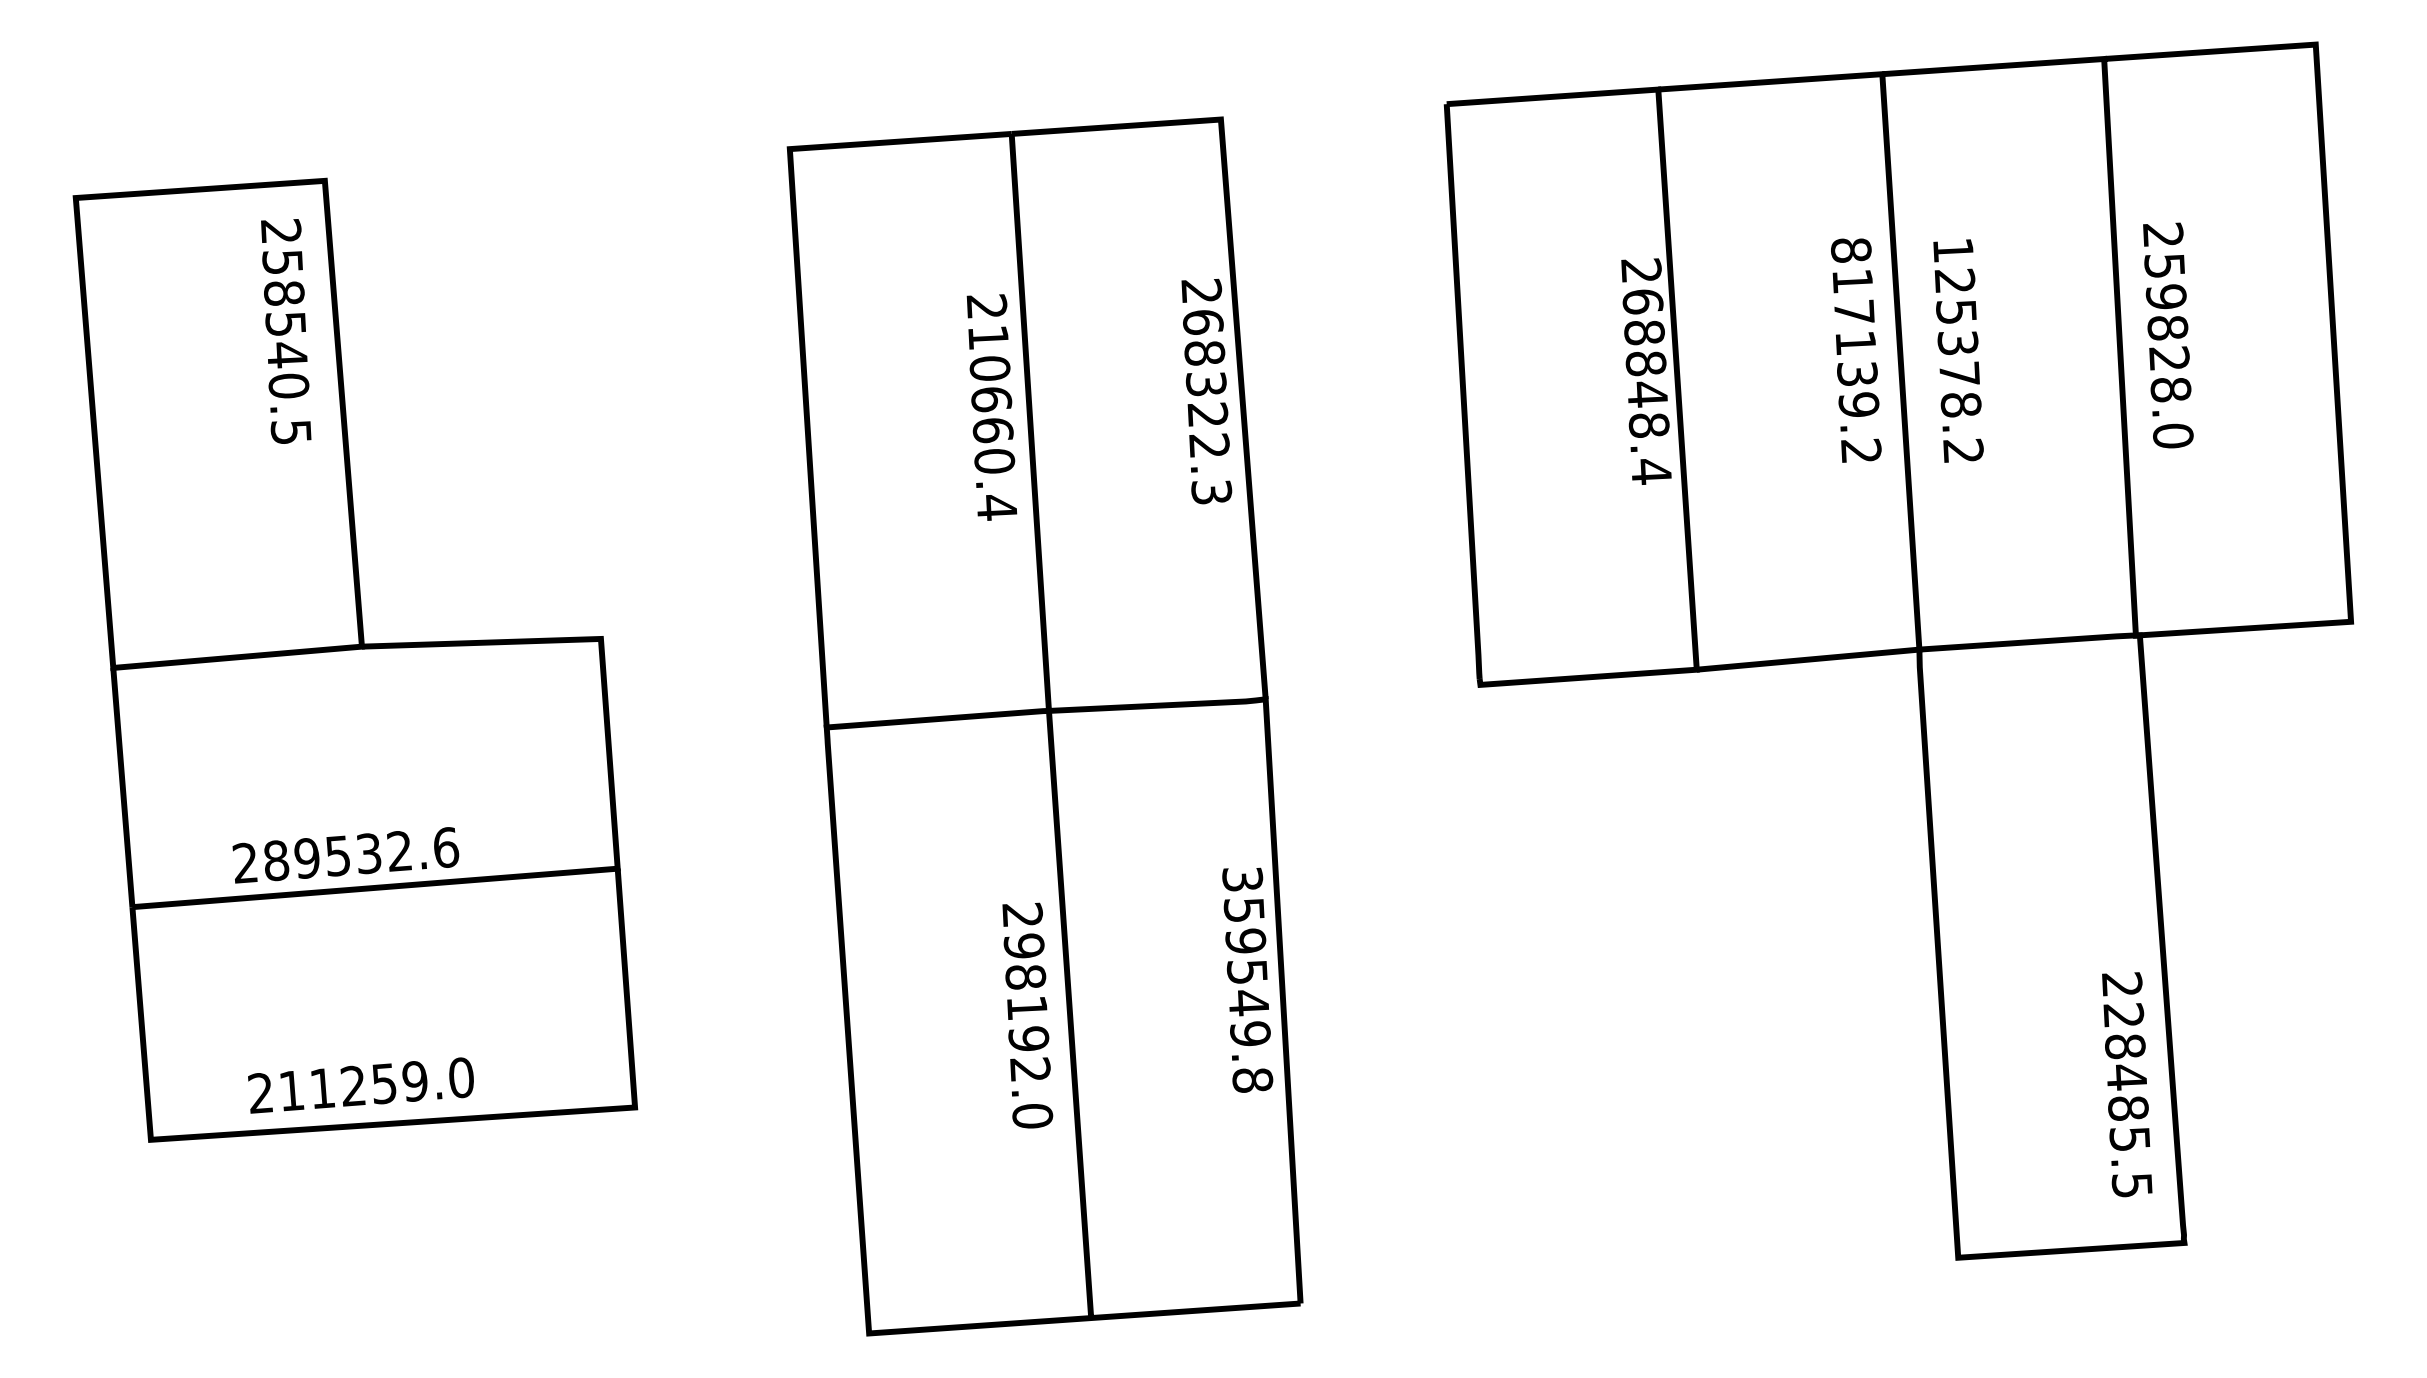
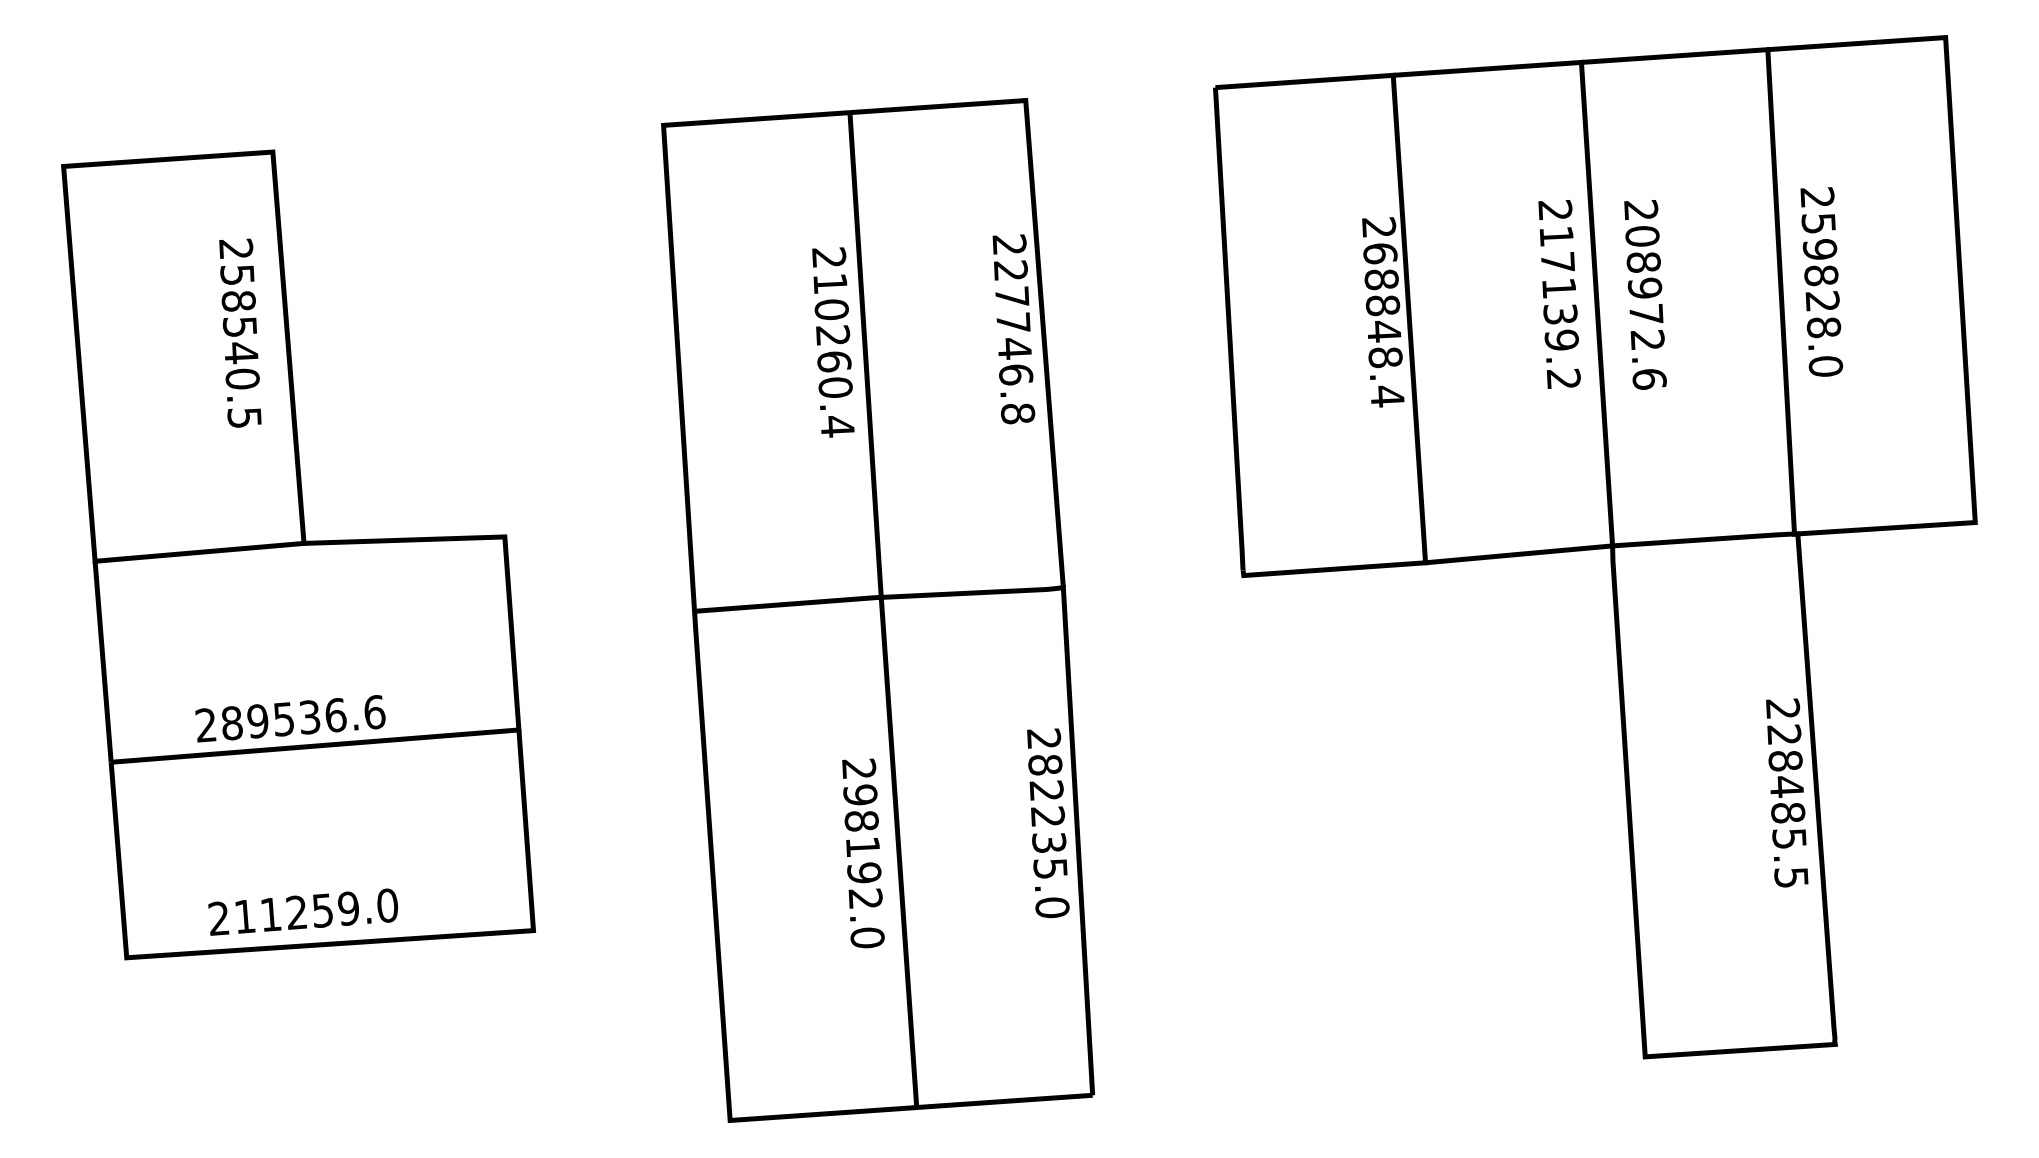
text: (1851, 249) -> (1555, 209), 817139.2 -> 217139.2
text: (286, 331) -> (240, 333), moved
text: (1958, 350) -> (1645, 294), 125378.2 -> 208972.6
text: (991, 399) -> (832, 335), 210660.4 -> 210260.4
text: (1207, 406) -> (1014, 341), 268322.3 -> 227746.8
text: (399, 850) -> (335, 714), 289532.6 -> 289536.6
text: (1247, 979) -> (1048, 823), 359549.8 -> 282235.0
text: (2127, 1084) -> (1787, 792), moved

